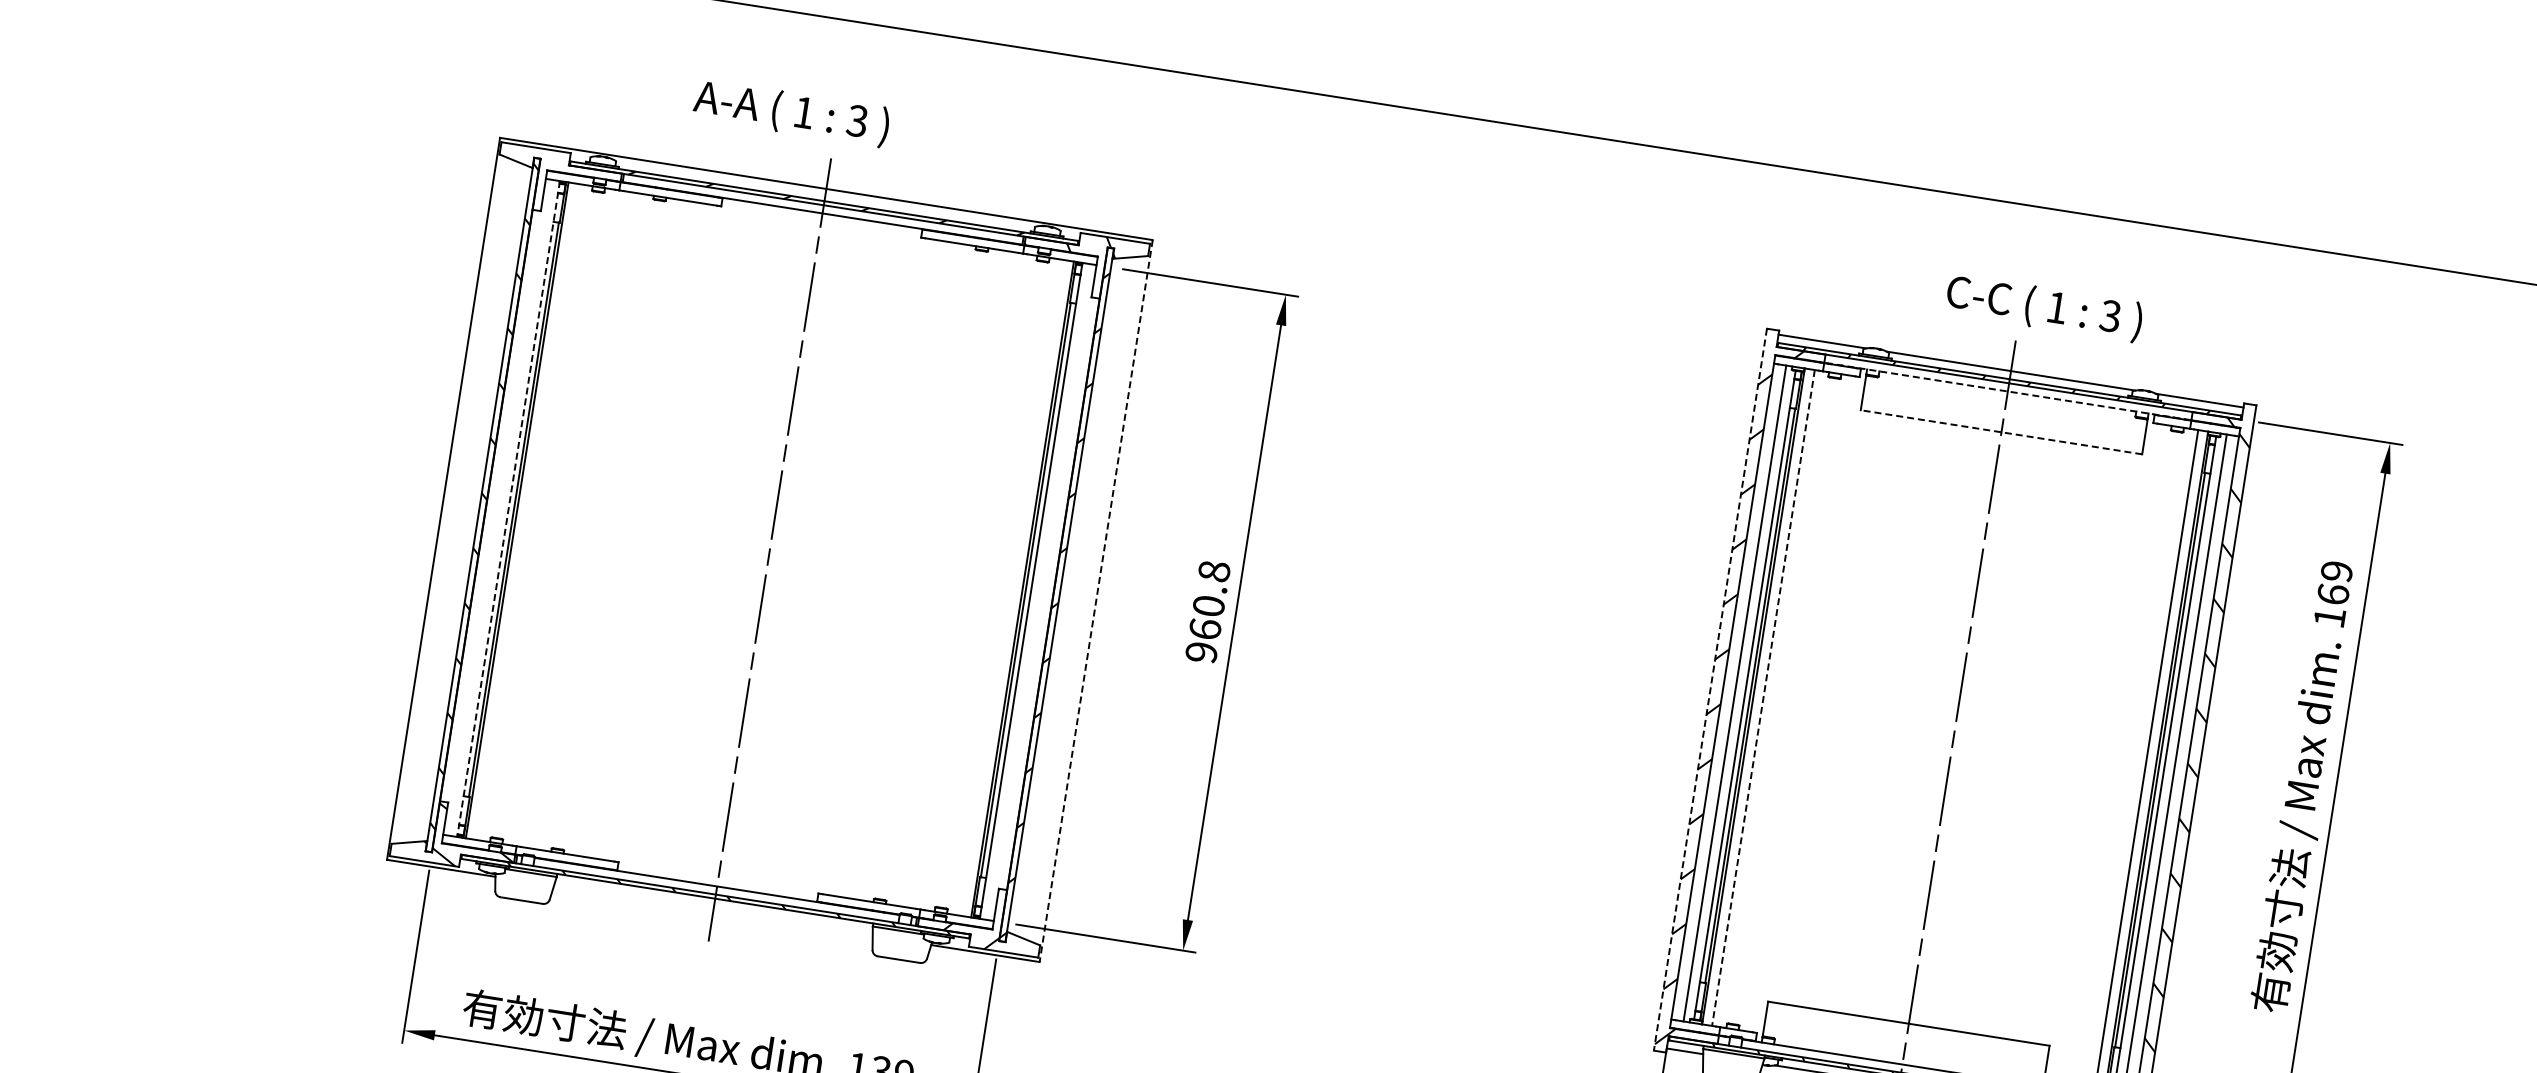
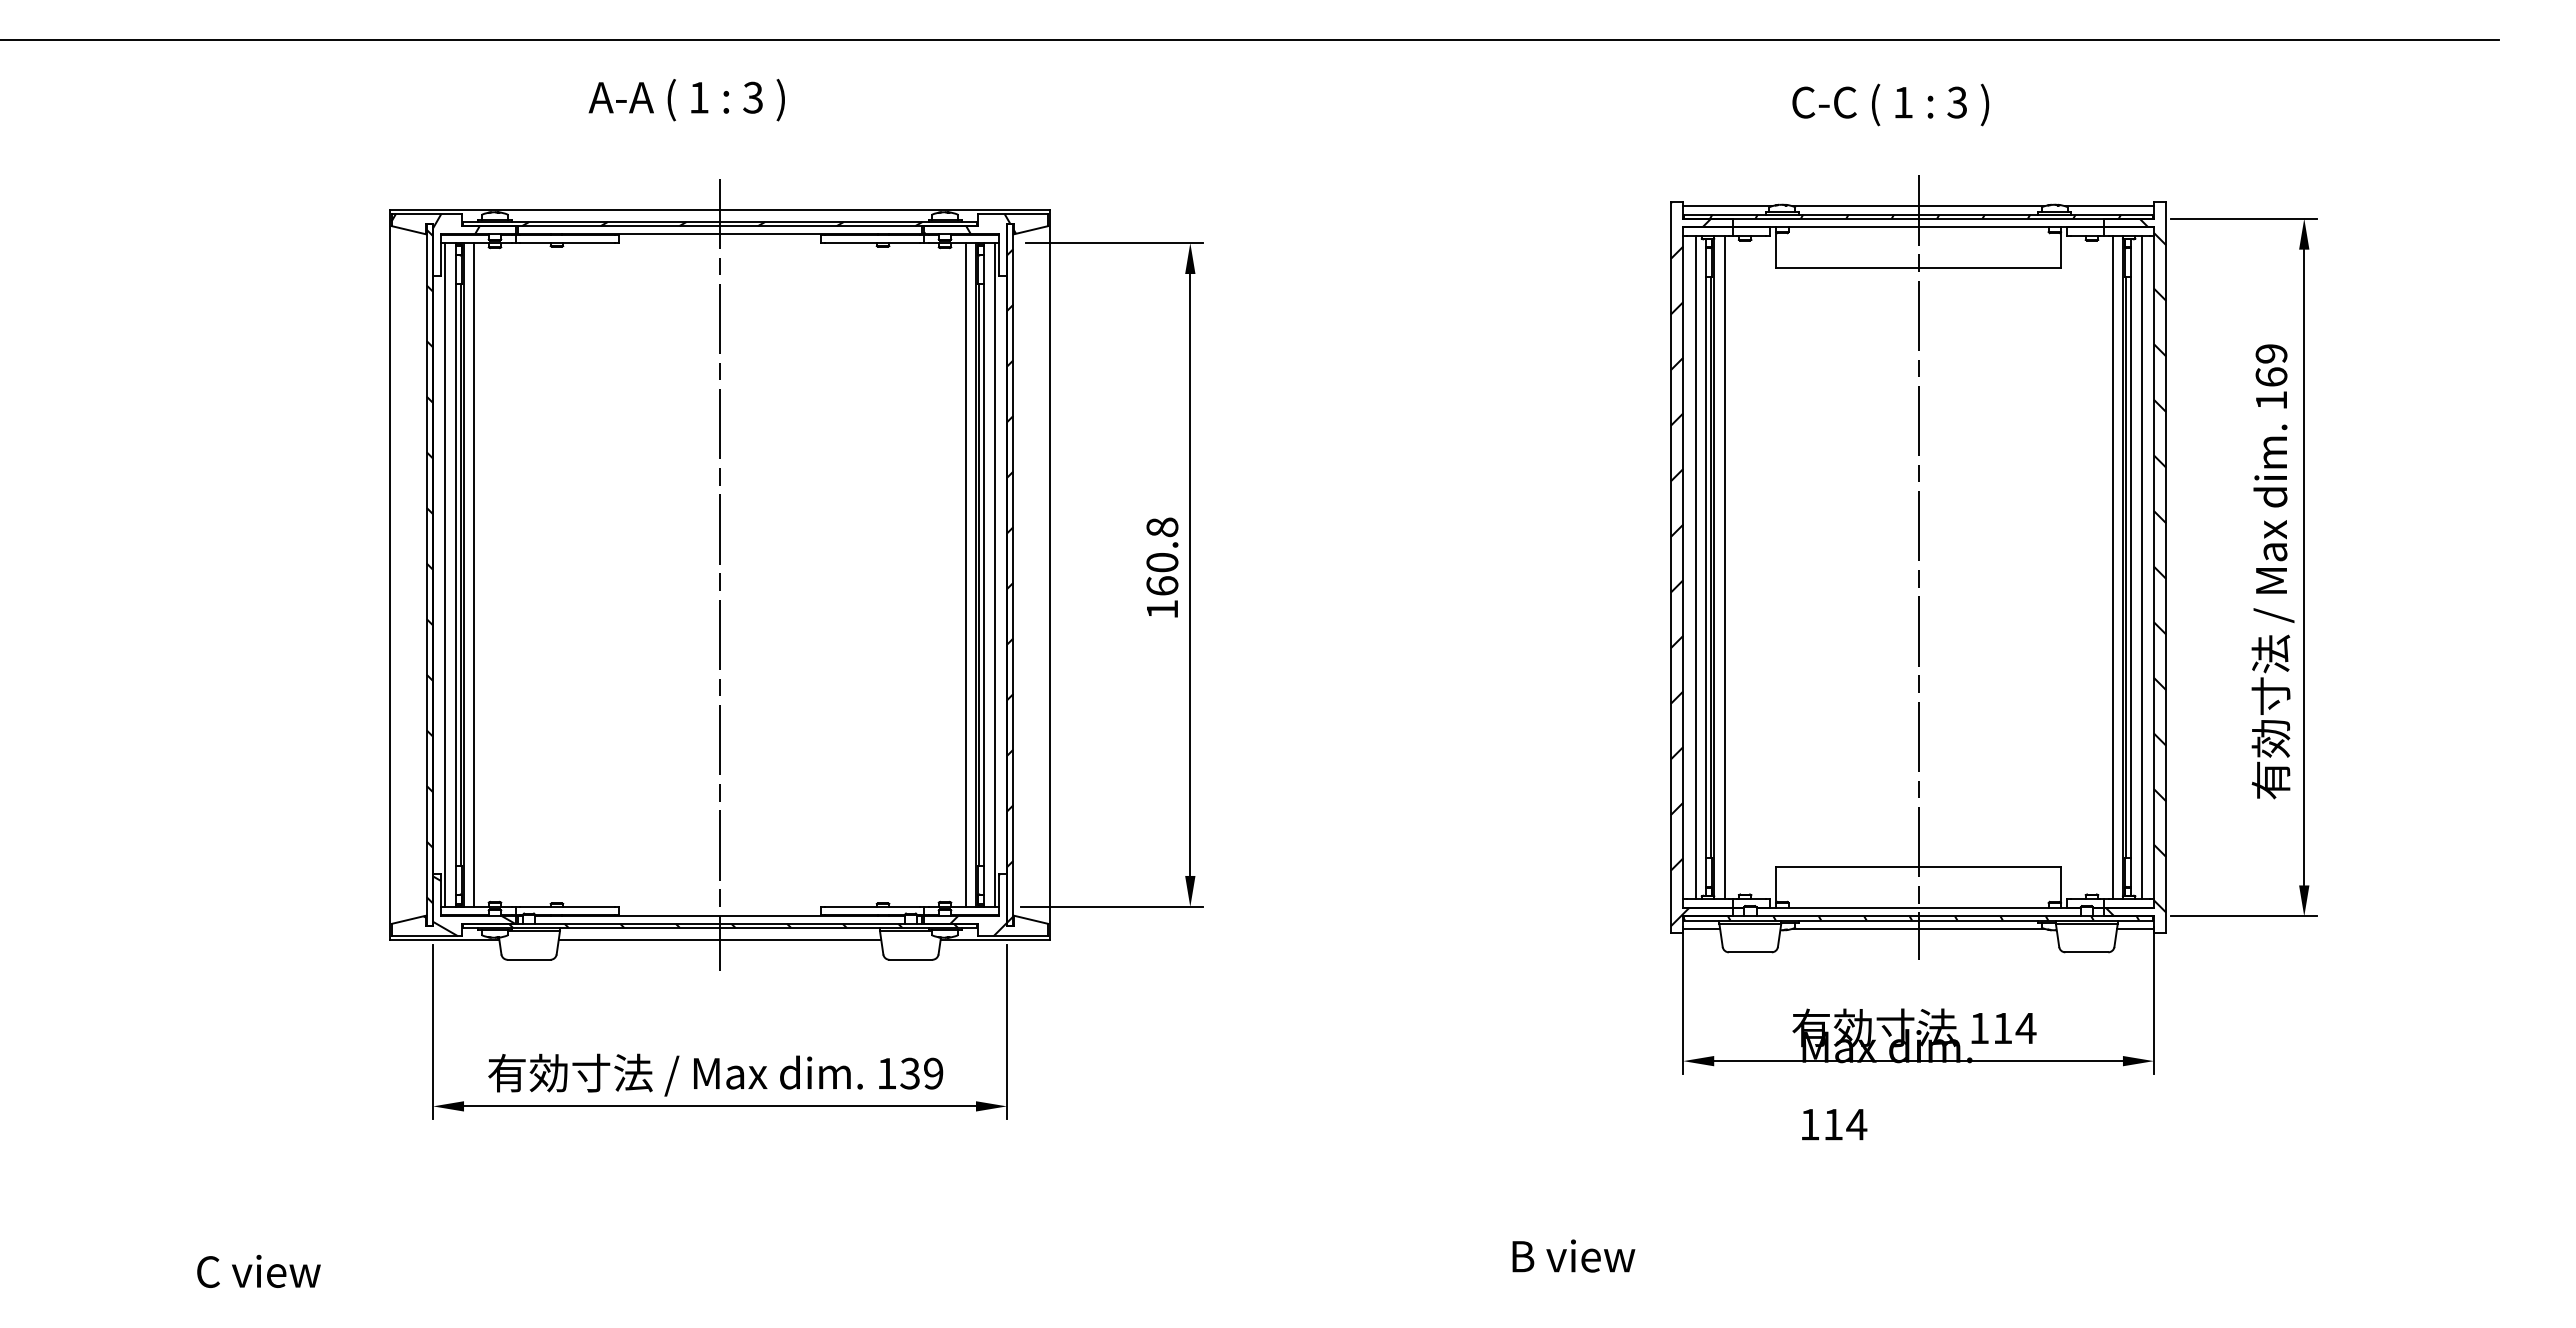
text: (791, 113) -> (686, 100), moved
hatch: (543, 158) -> (435, 223), added
text: (2044, 307) -> (1890, 104), moved
line: (2007, 391) -> (1918, 226), dashed -> solid
line: (2001, 432) -> (1918, 268), dashed -> solid
line: (498, 506) -> (445, 574), added
line: (508, 509) -> (455, 575), dashed -> solid
line: (527, 511) -> (474, 574), added
line: (1012, 587) -> (965, 574), added
line: (1041, 591) -> (994, 574), added
line: (1096, 601) -> (1050, 575), dashed -> solid
text: (1201, 652) -> (1162, 609), 960.8 -> 160.8
line: (1709, 690) -> (1670, 568), dashed -> solid
line: (1763, 697) -> (1724, 567), dashed -> solid
line: (712, 910) -> (719, 940), added

